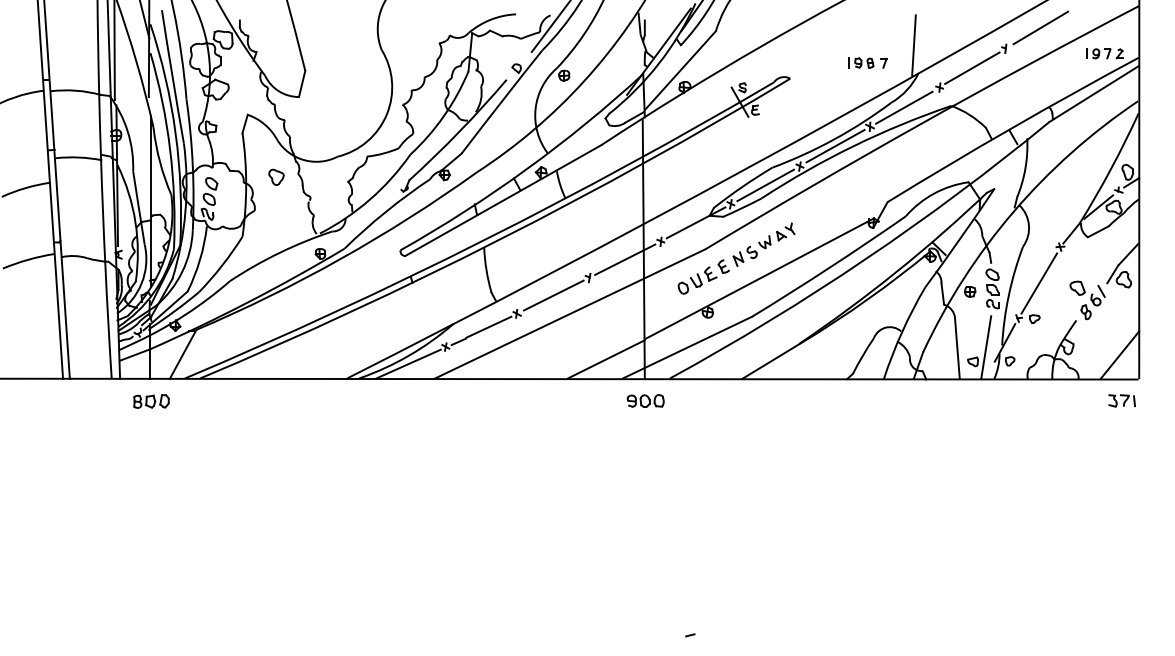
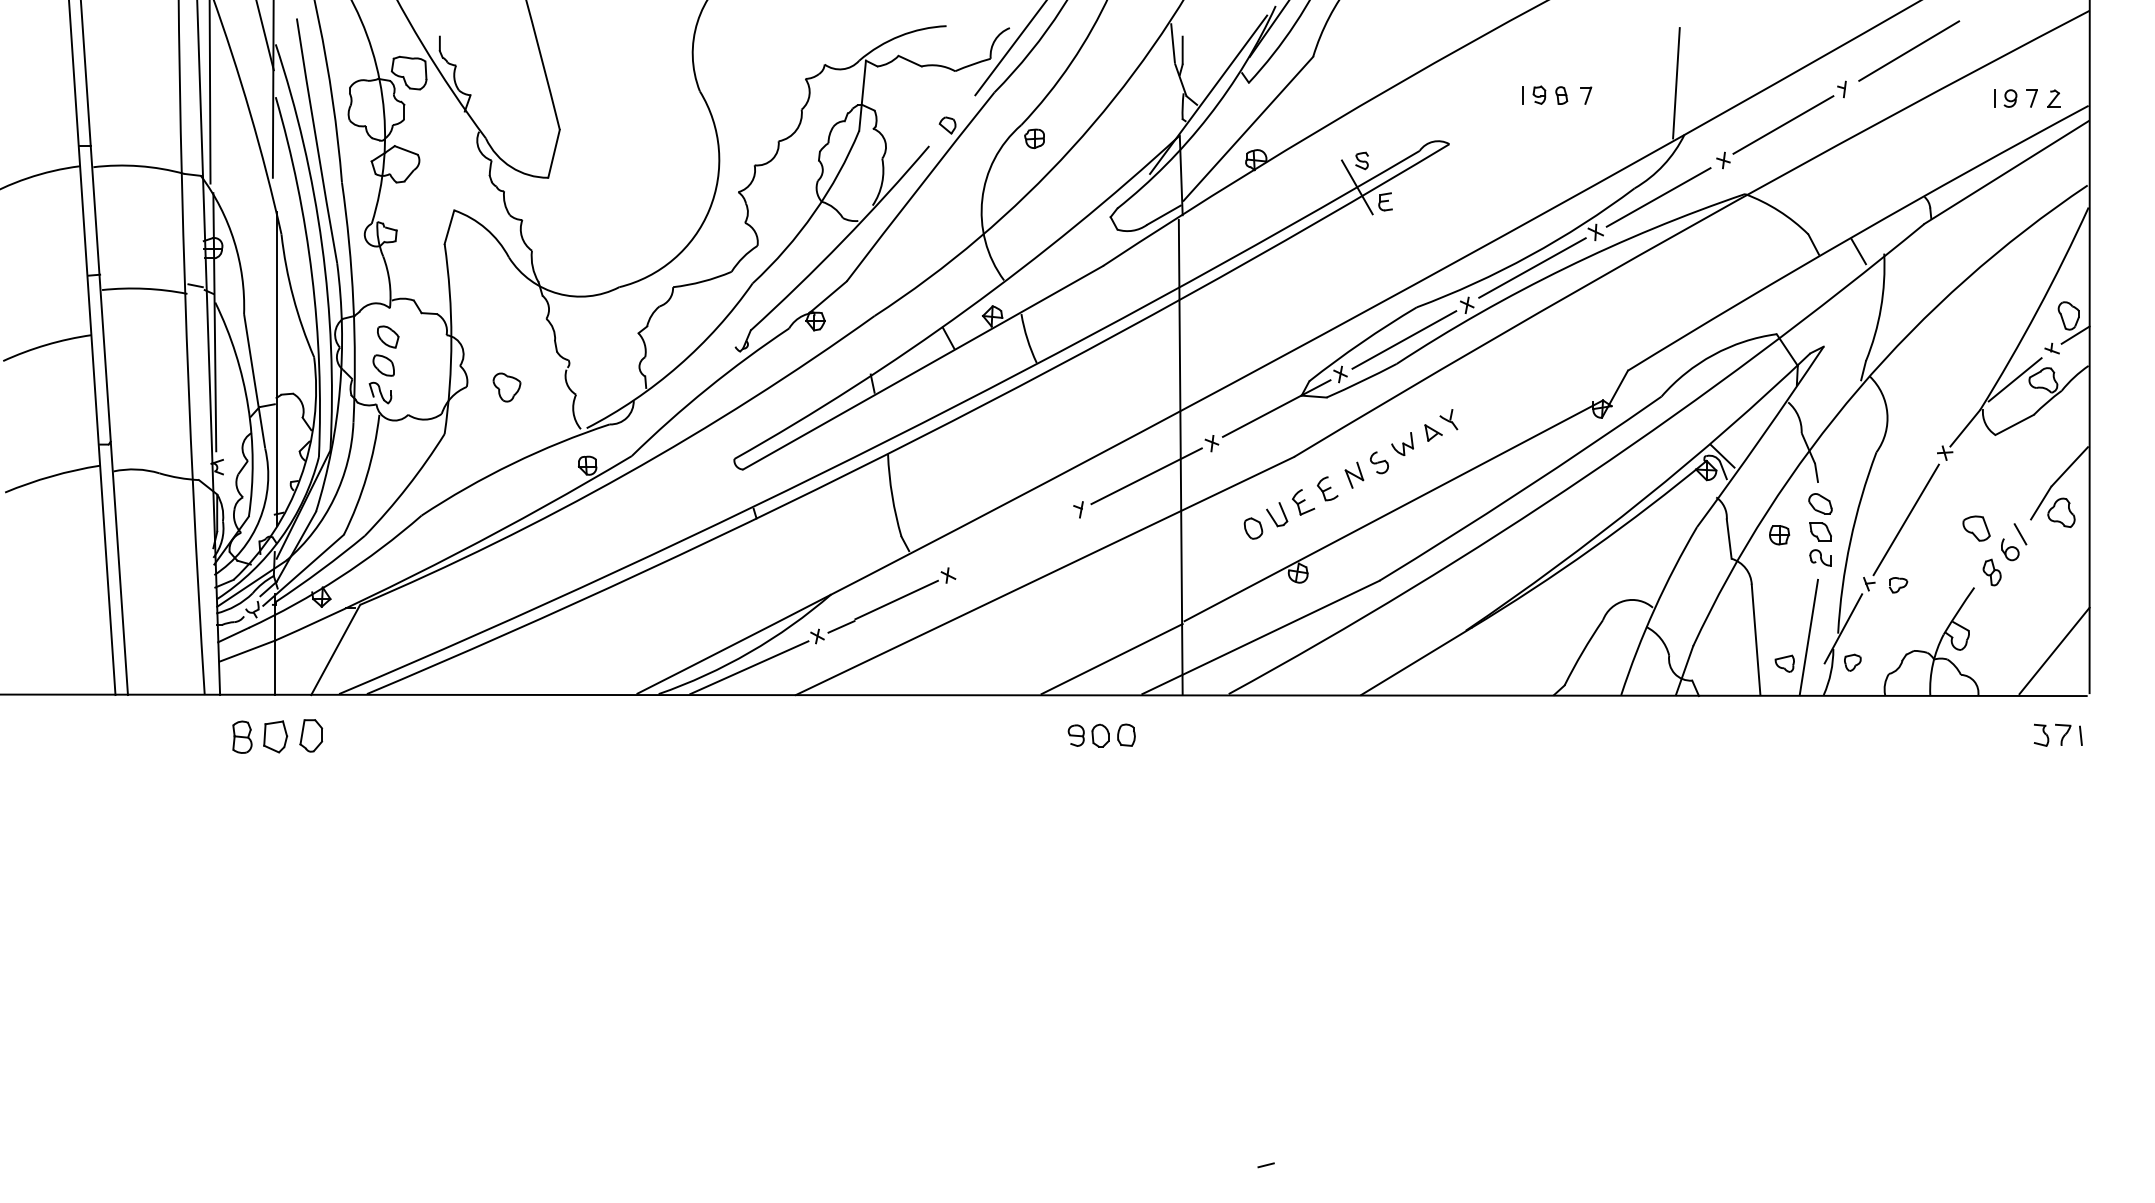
part: (867, 62) -> (1556, 94), moved
part: (276, 176) -> (507, 385), moved
line: (553, 295) -> (1015, 541), removed
part: (645, 400) -> (1101, 734), moved
part: (151, 401) -> (277, 736), size x1.4

